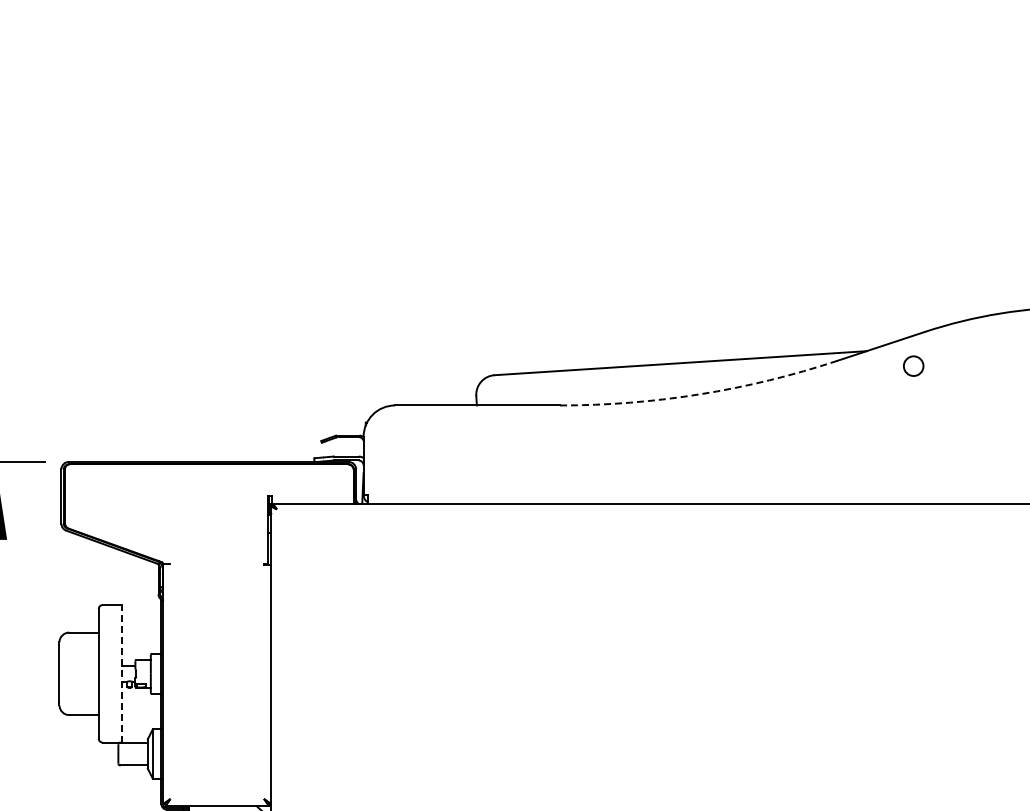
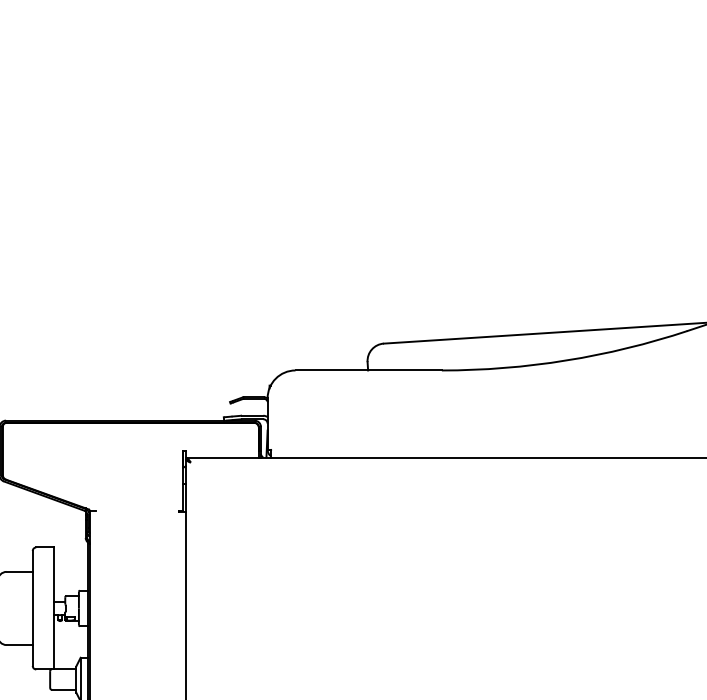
arc: (700, 394) -> (566, 360), dashed -> solid
line: (122, 673) -> (53, 608), dashed -> solid

